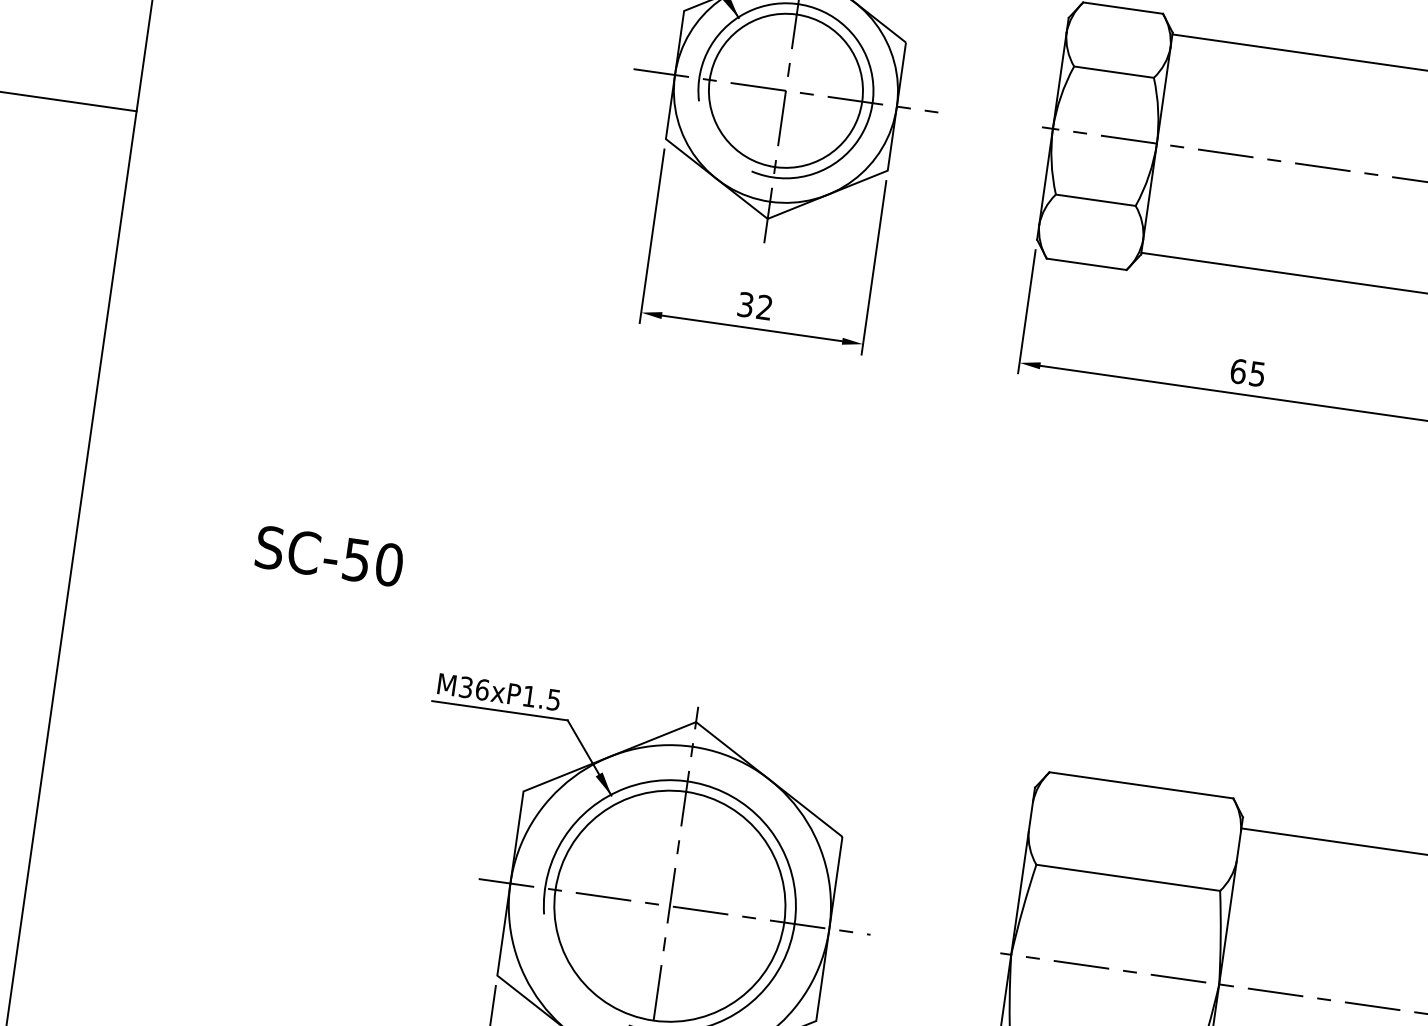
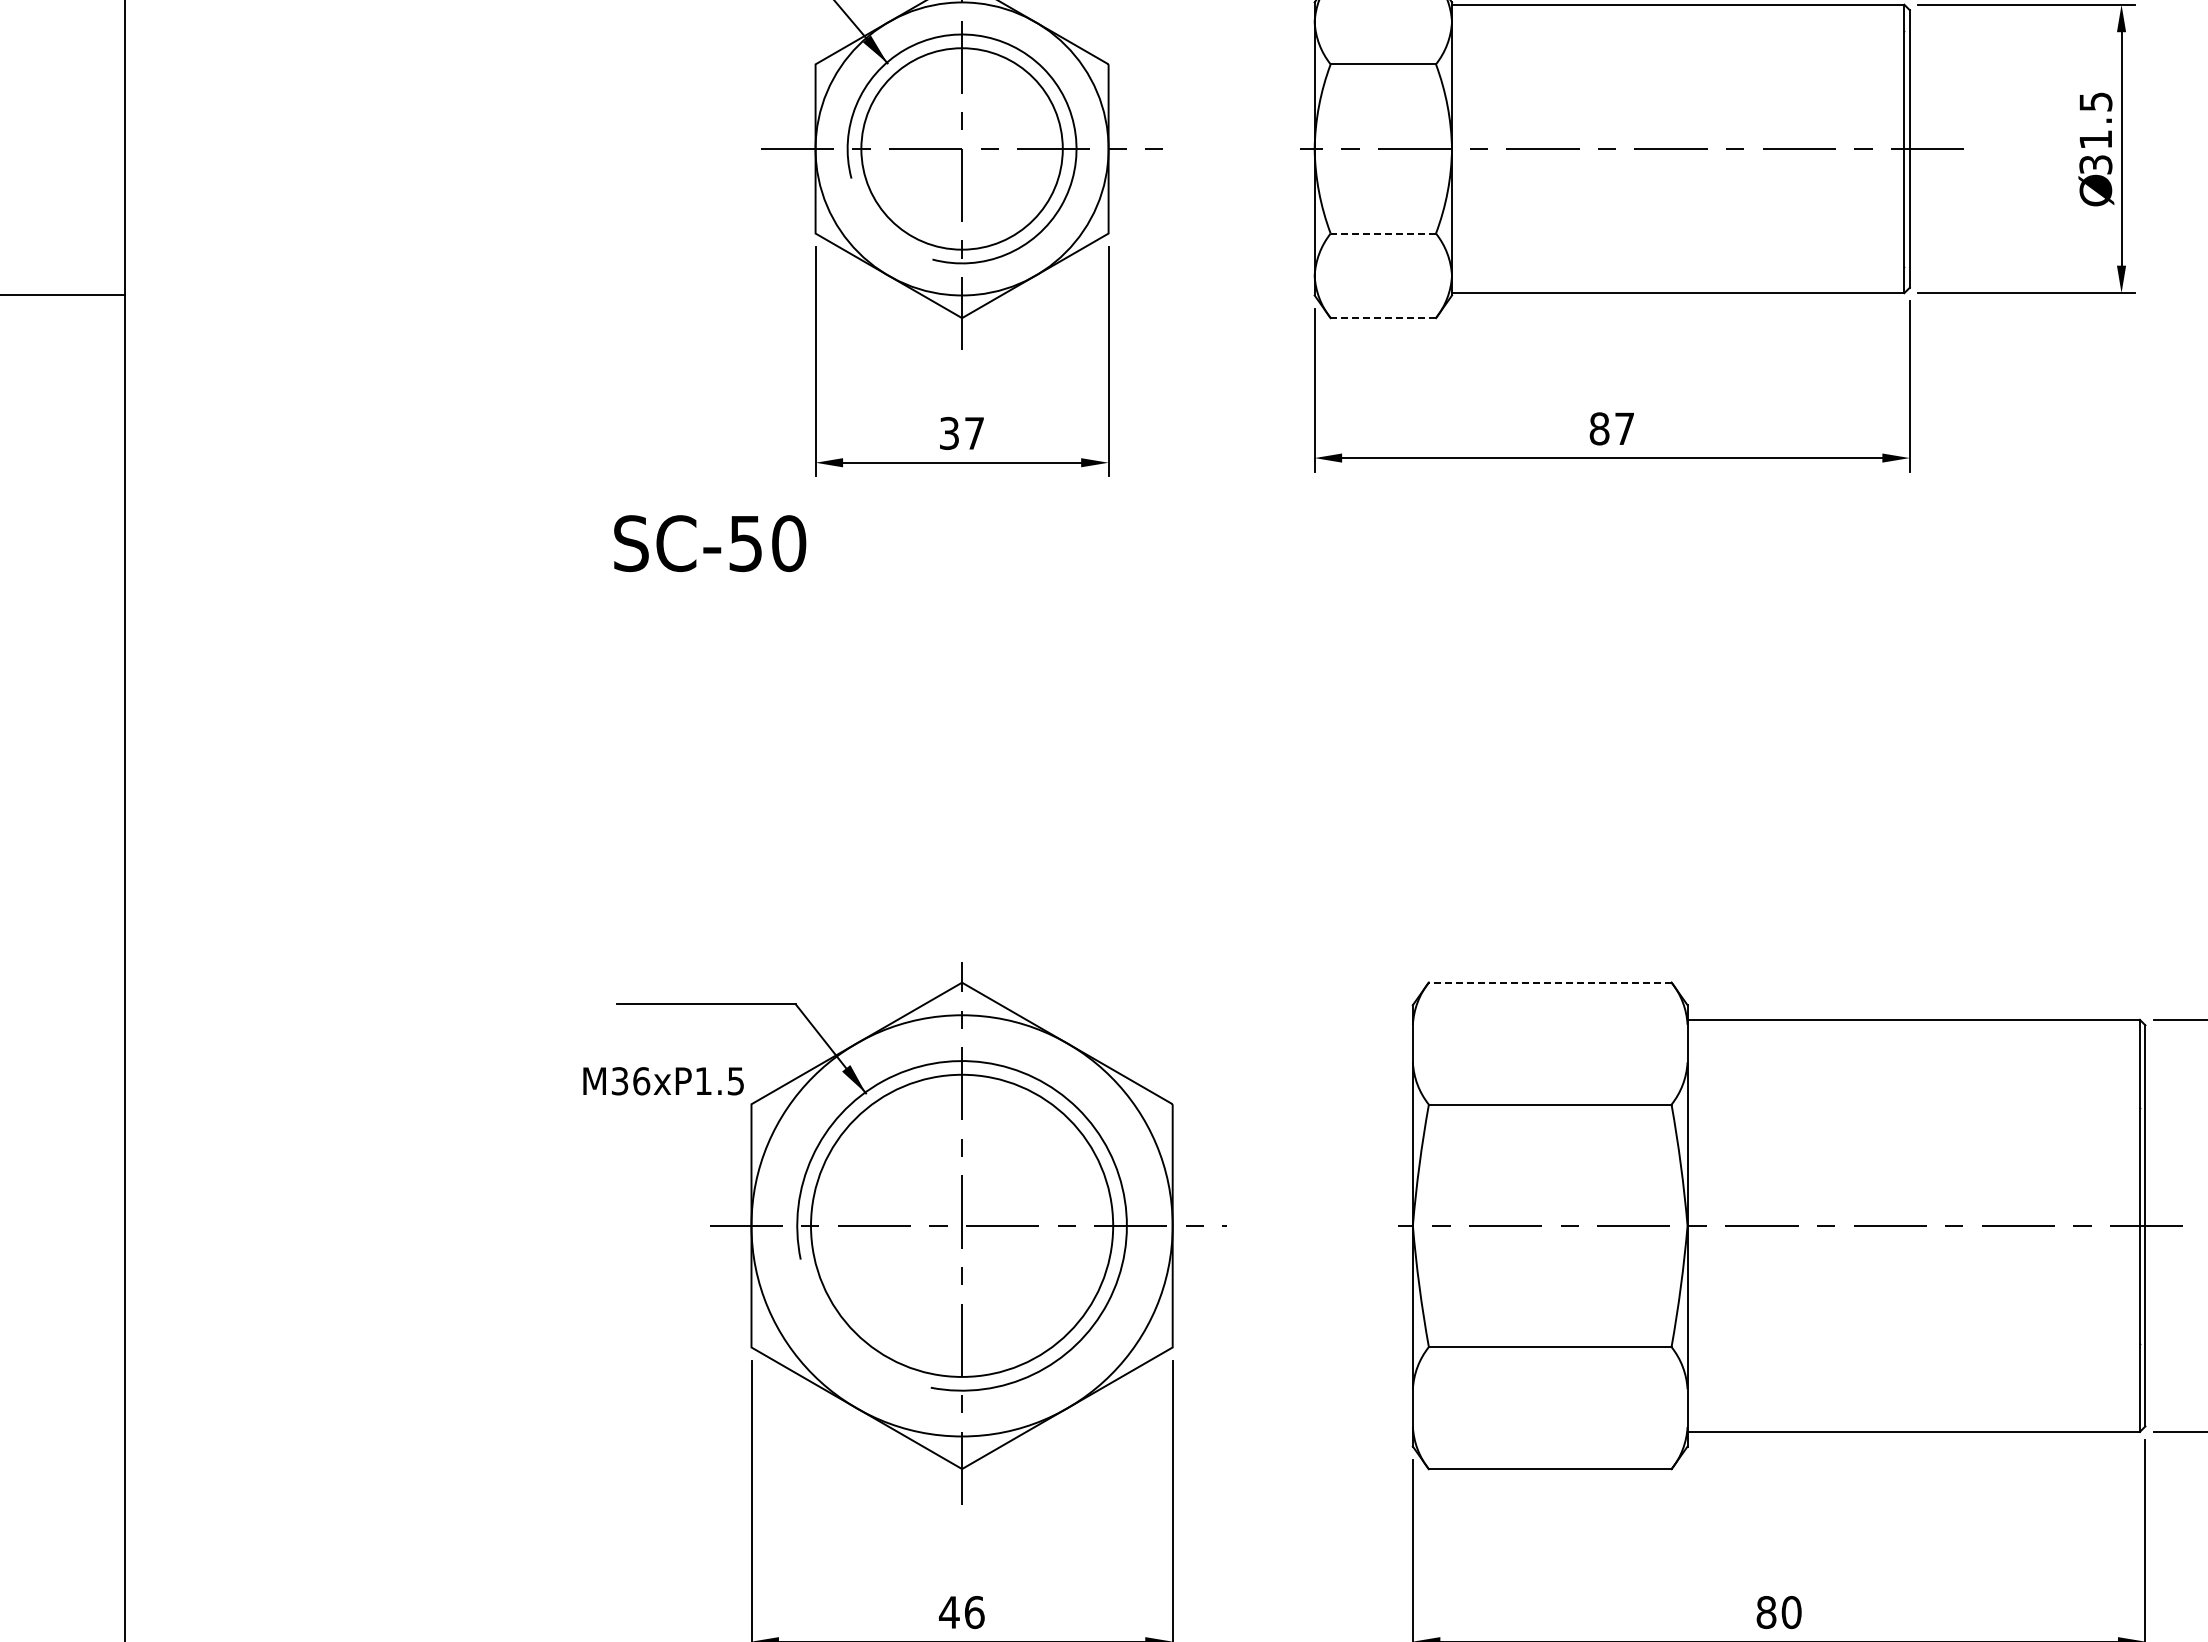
line: (1095, 200) -> (1383, 233), solid -> dashed
line: (1086, 264) -> (1383, 318), solid -> dashed
text: (764, 306) -> (974, 432), 32 -> 37
text: (1247, 372) -> (1611, 428), 65 -> 87
text: (329, 556) -> (710, 543), moved
text: (499, 692) -> (663, 1081), moved
line: (1140, 785) -> (1549, 982), solid -> dashed

